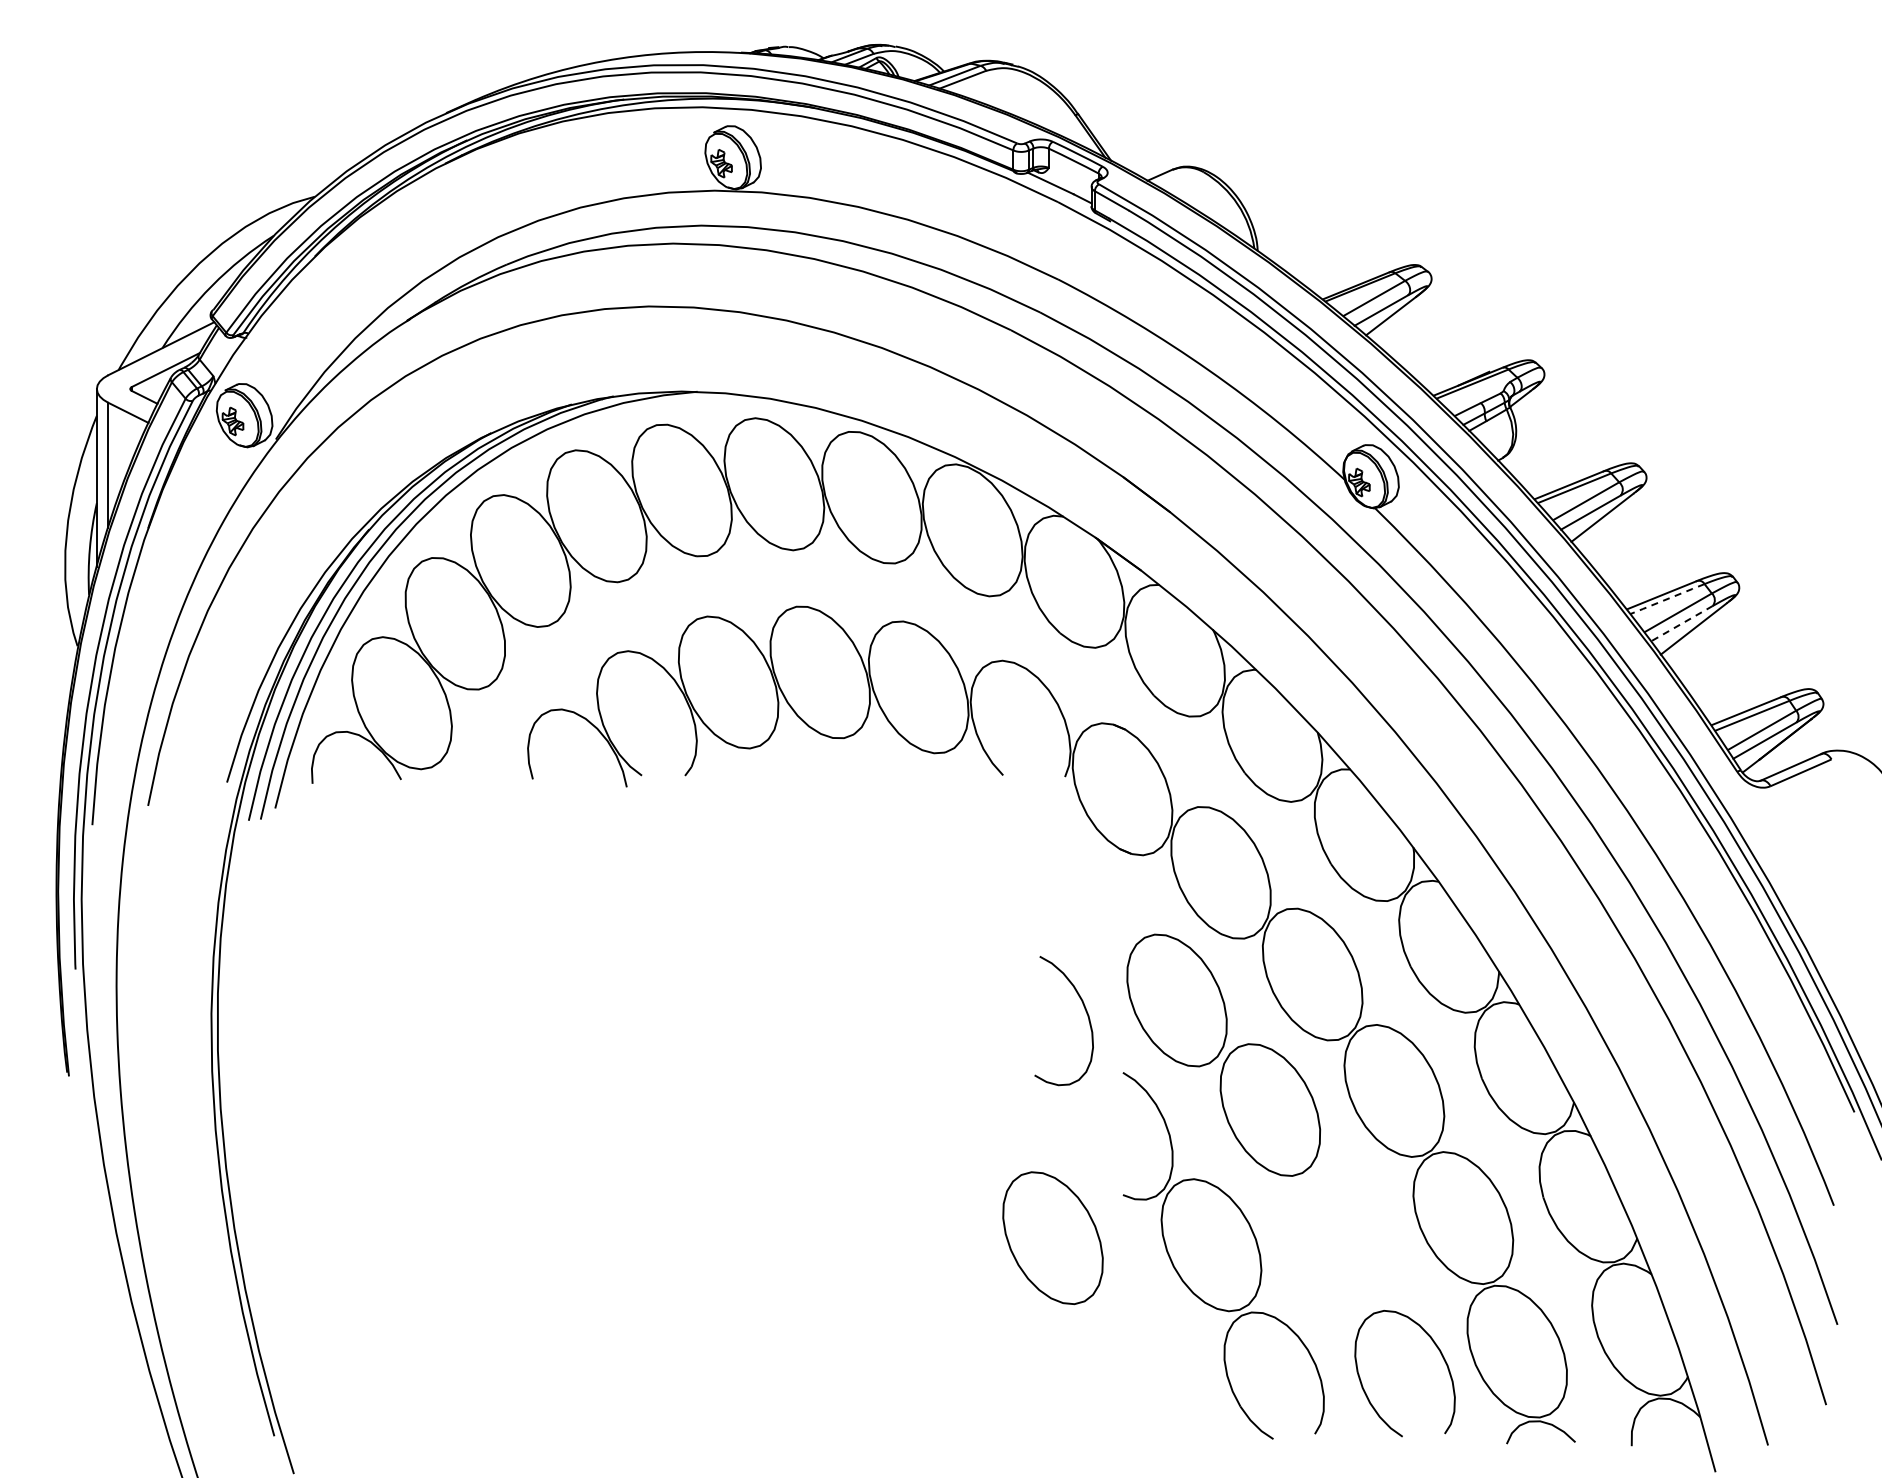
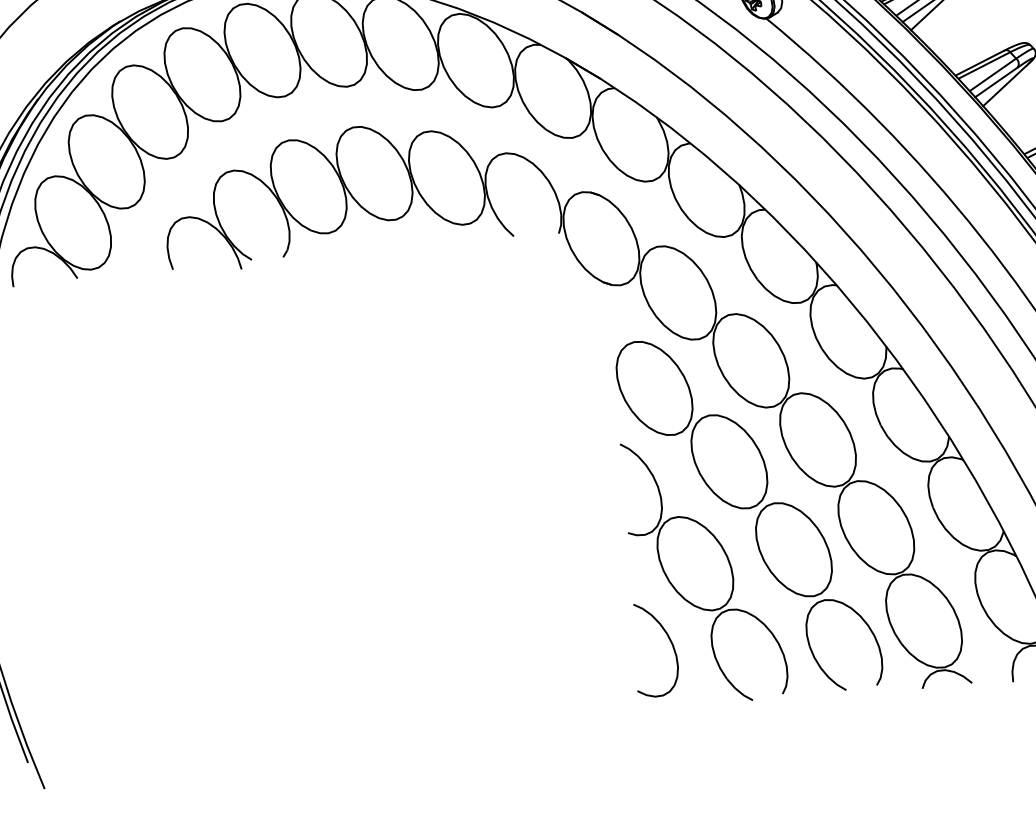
line: (1667, 599) -> (984, 65), dashed -> solid
line: (1681, 623) -> (996, 82), dashed -> solid
curve: (1086, 1014) -> (671, 643), moved
part: (1052, 1238) -> (793, 550), moved

